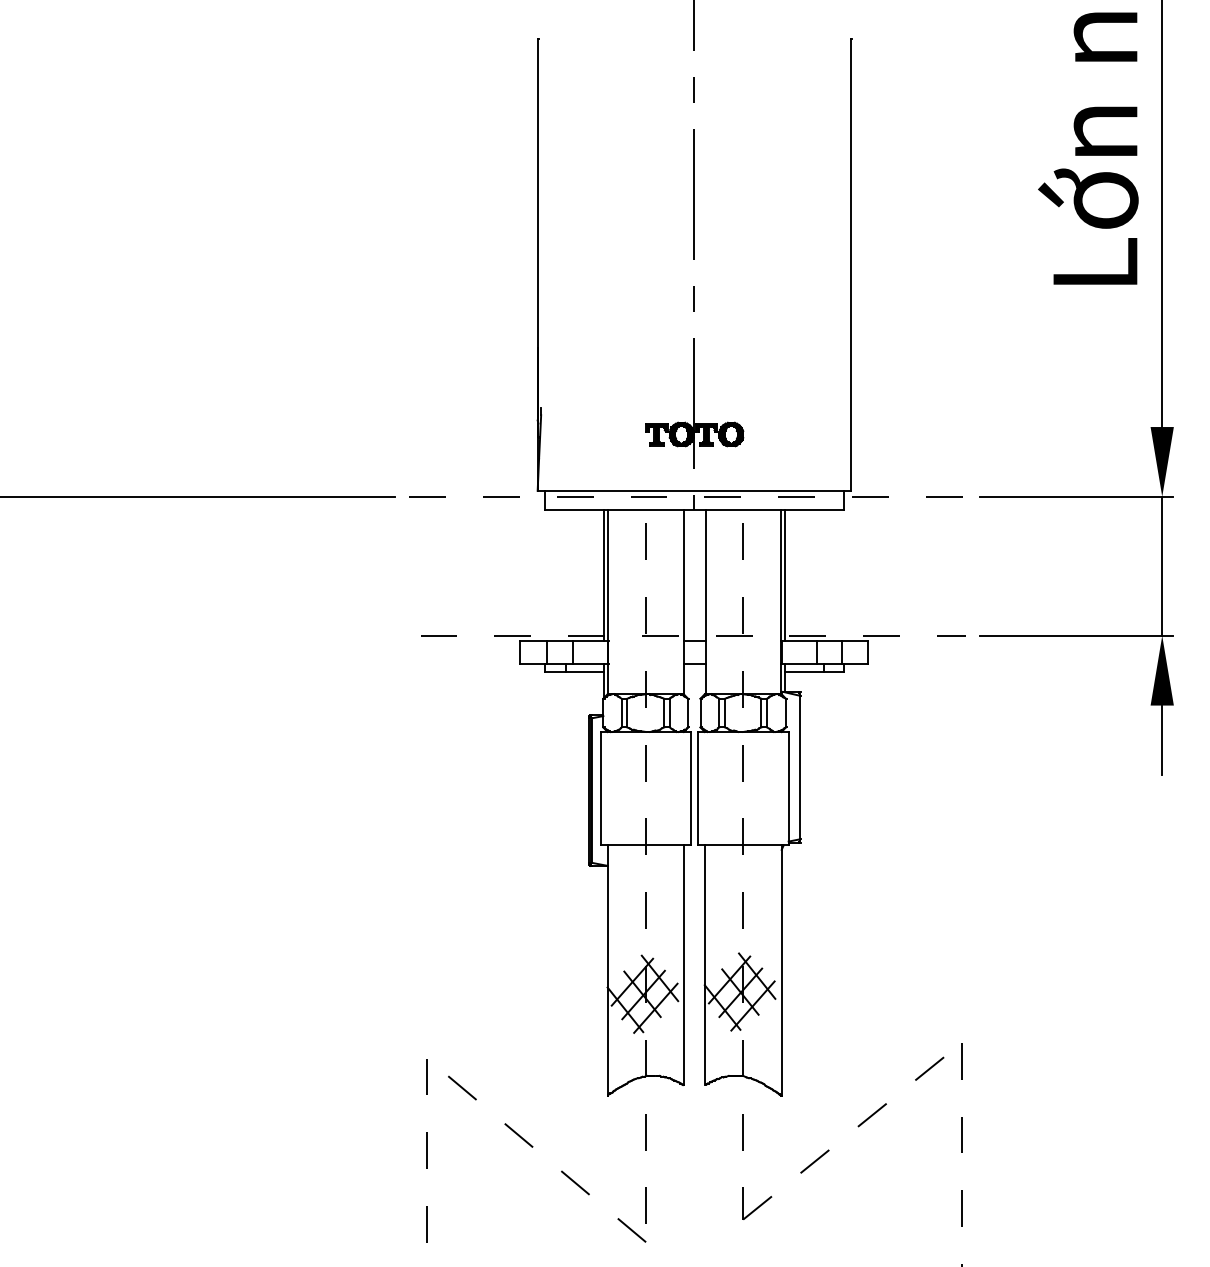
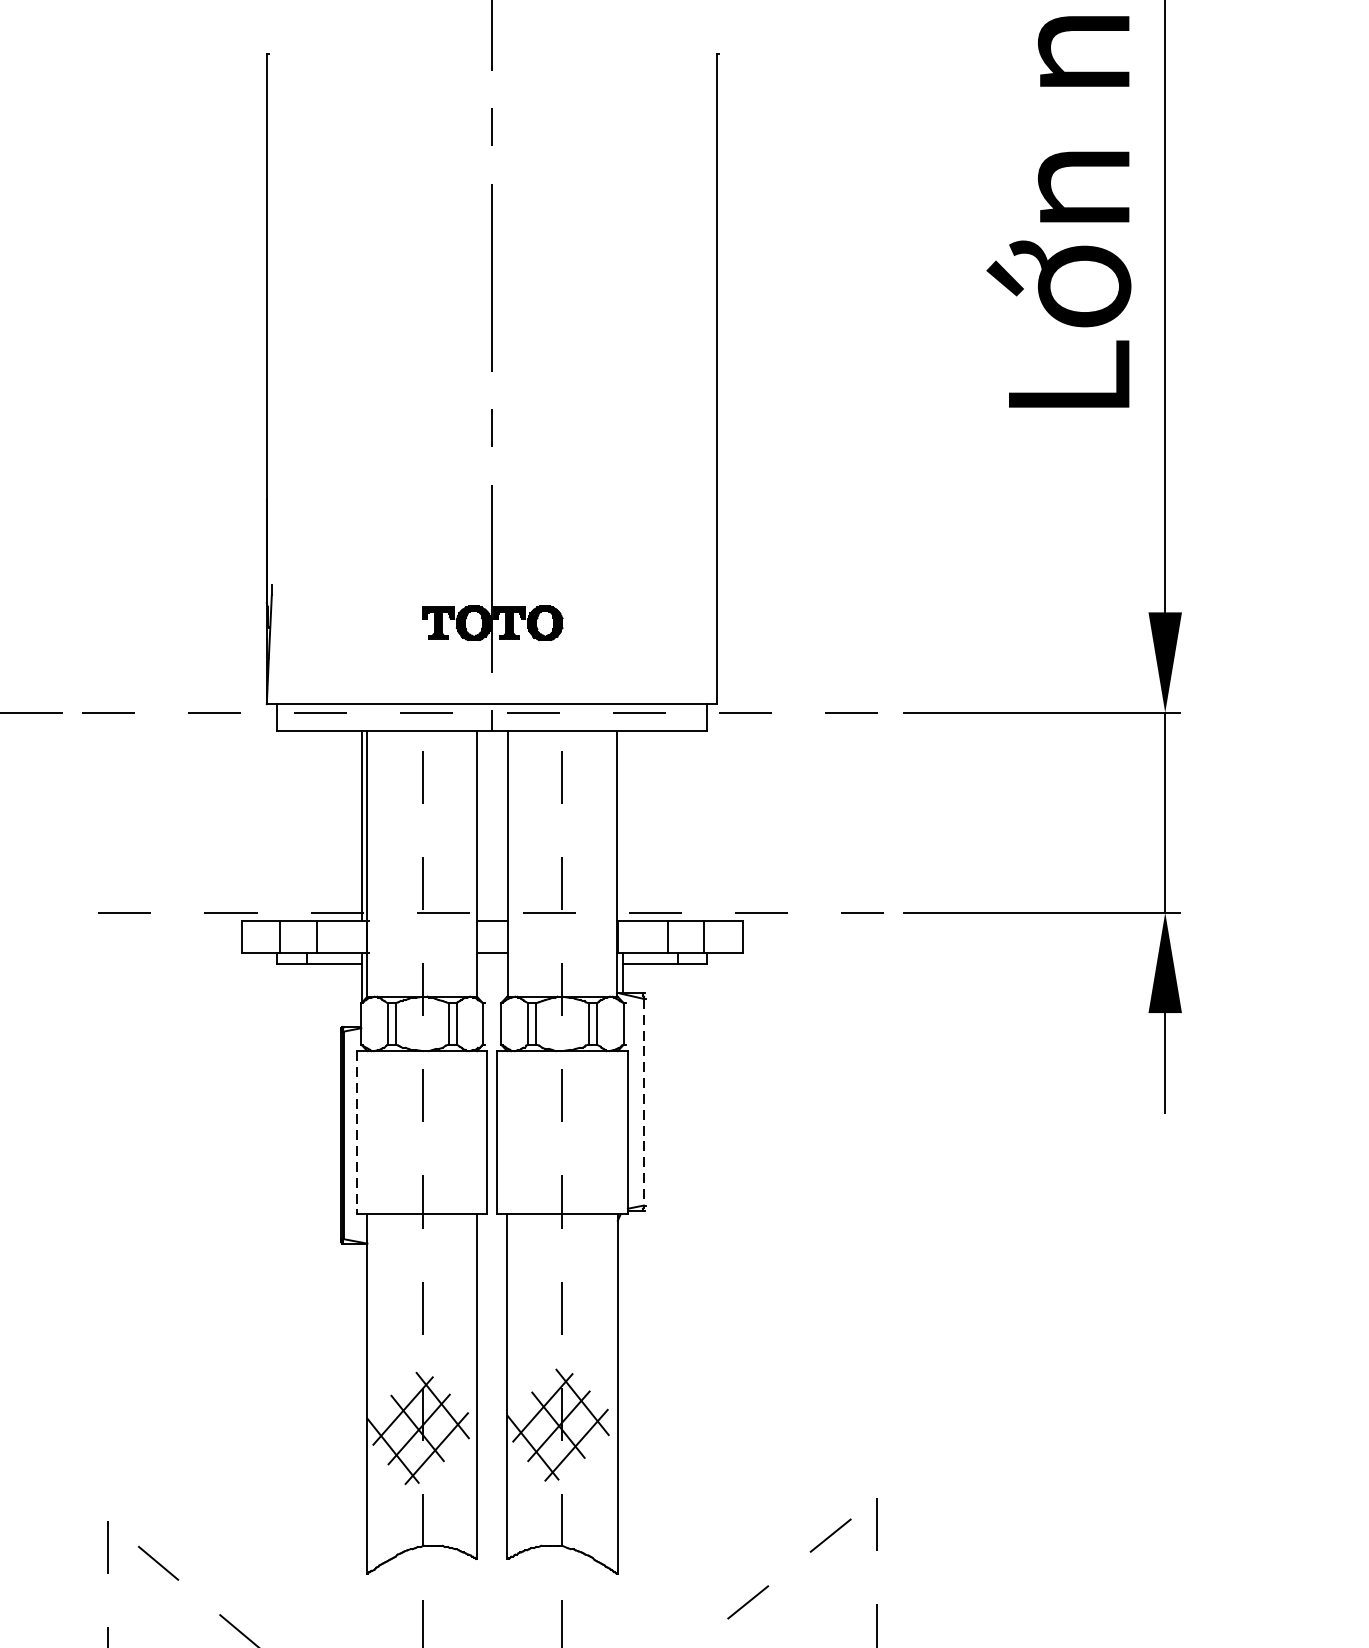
line: (785, 575) -> (623, 825), removed
line: (799, 767) -> (643, 1102), solid -> dashed
line: (600, 788) -> (357, 1132), solid -> dashed

